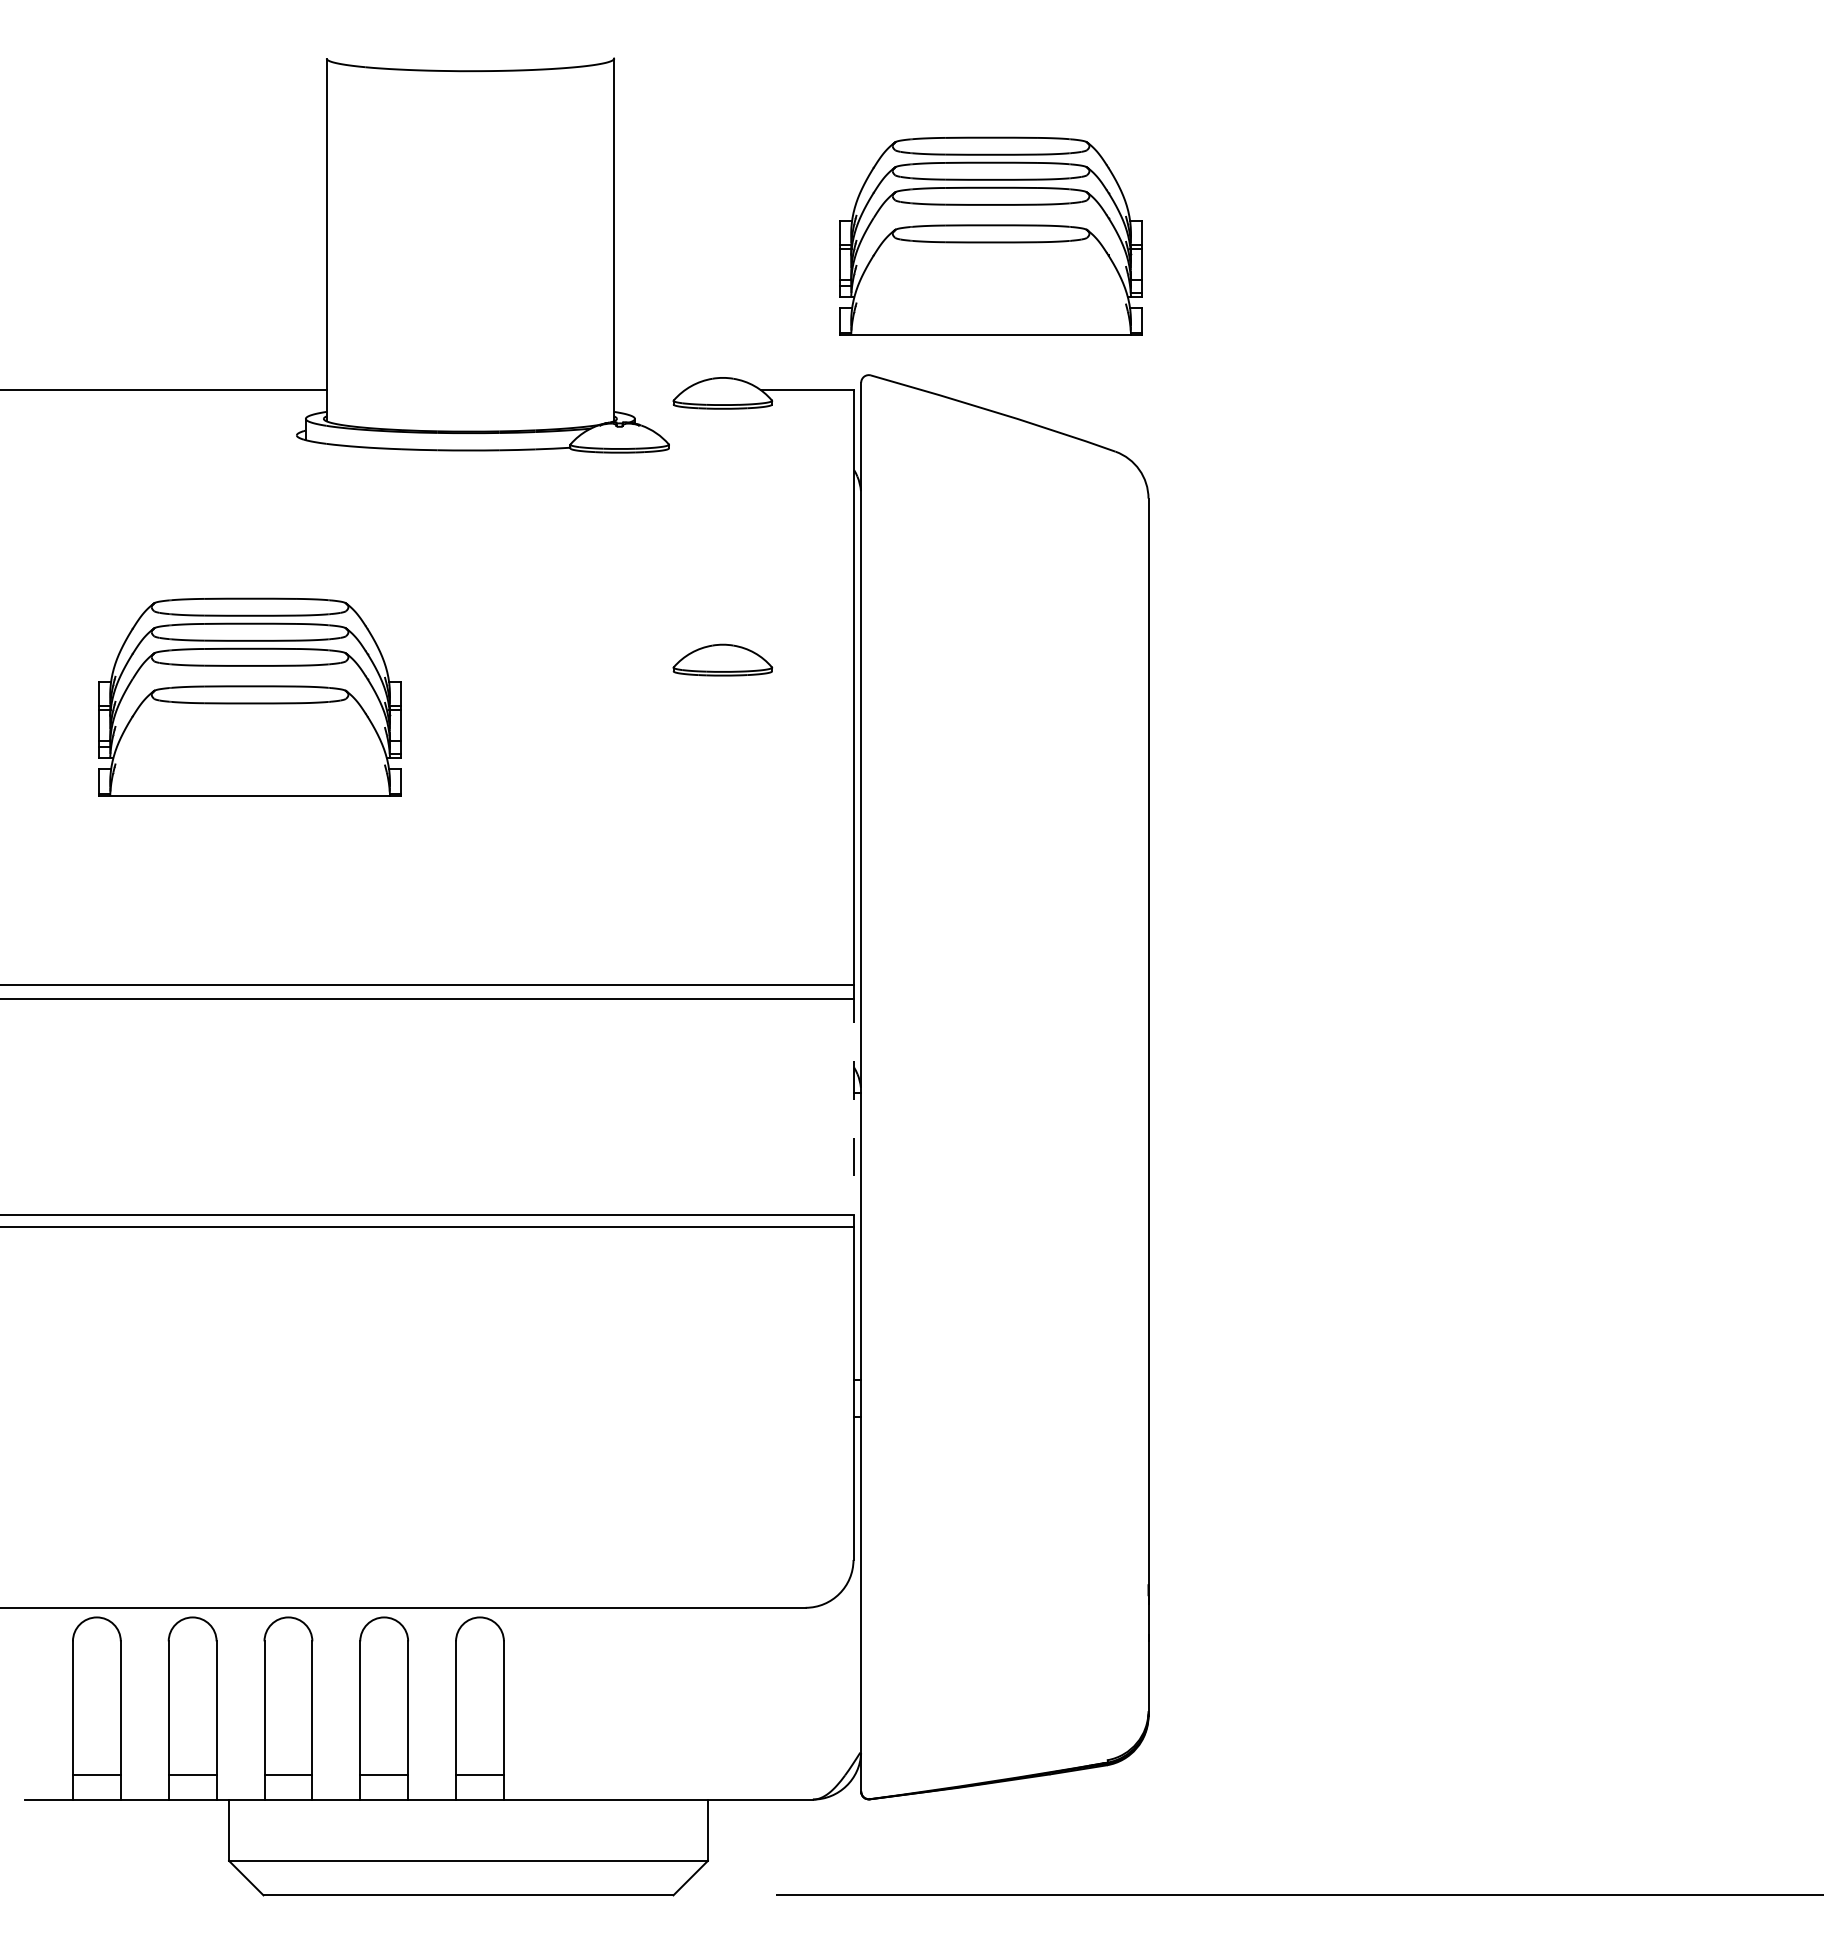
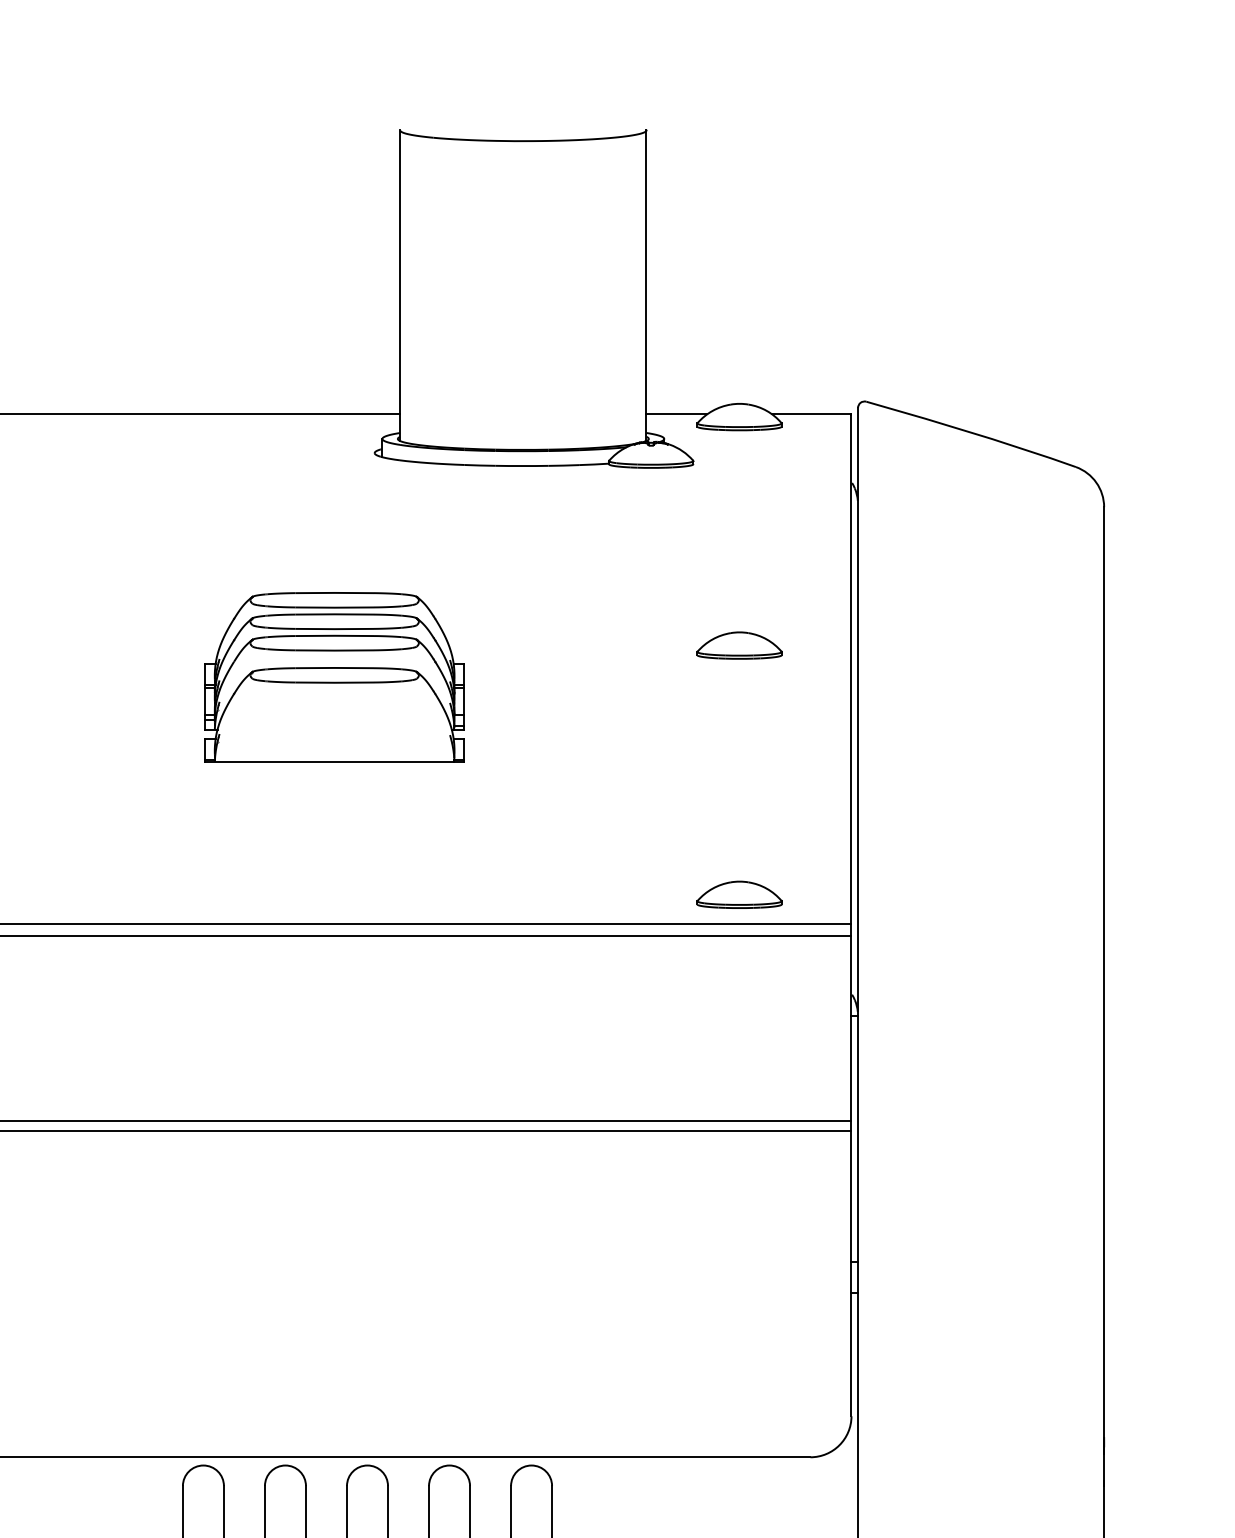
part: (990, 235) -> (968, 281), removed
line: (649, 389) -> (676, 413), added
part: (722, 950) -> (739, 894), added
line: (853, 1106) -> (851, 1027), dashed -> solid

